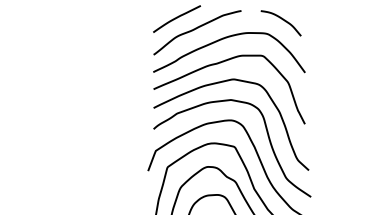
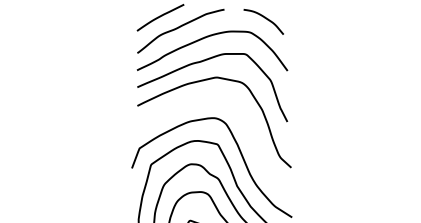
curve: (268, 140) -> (251, 138), removed

